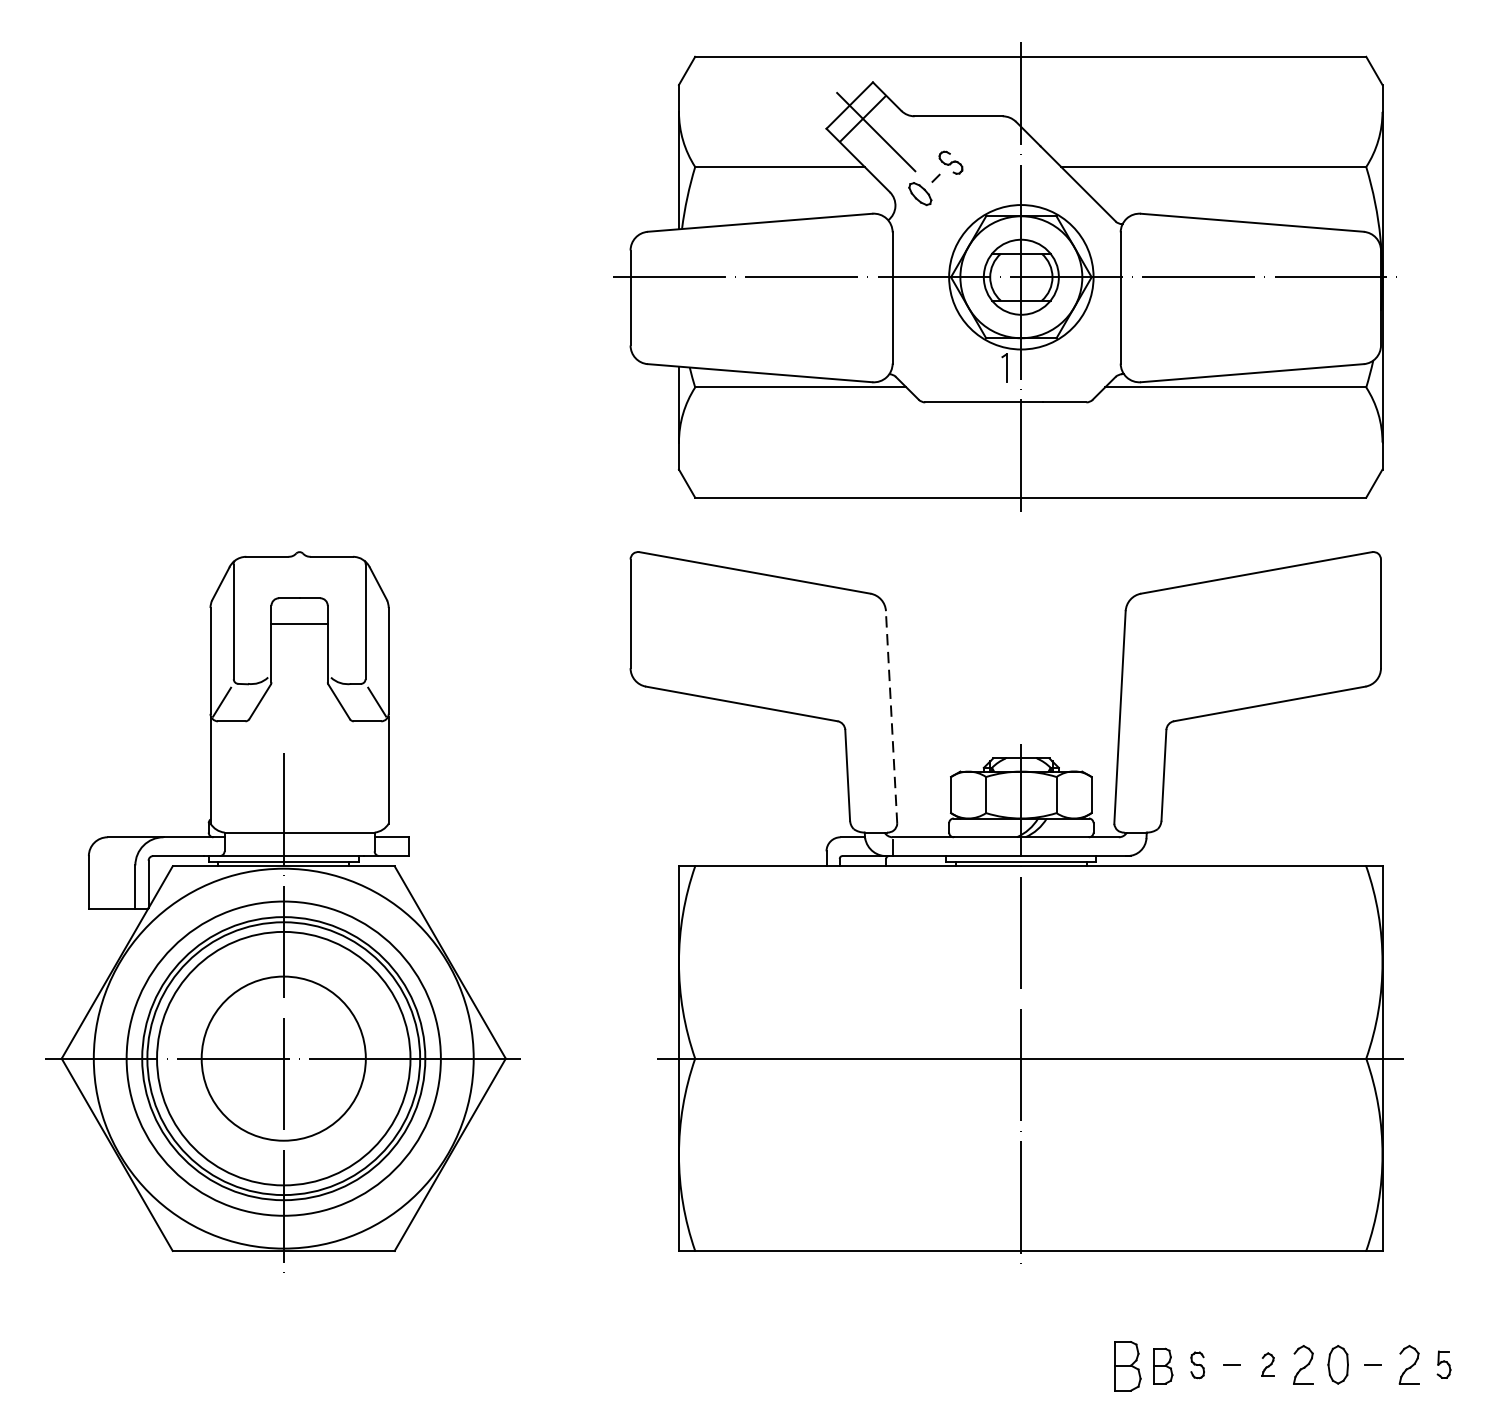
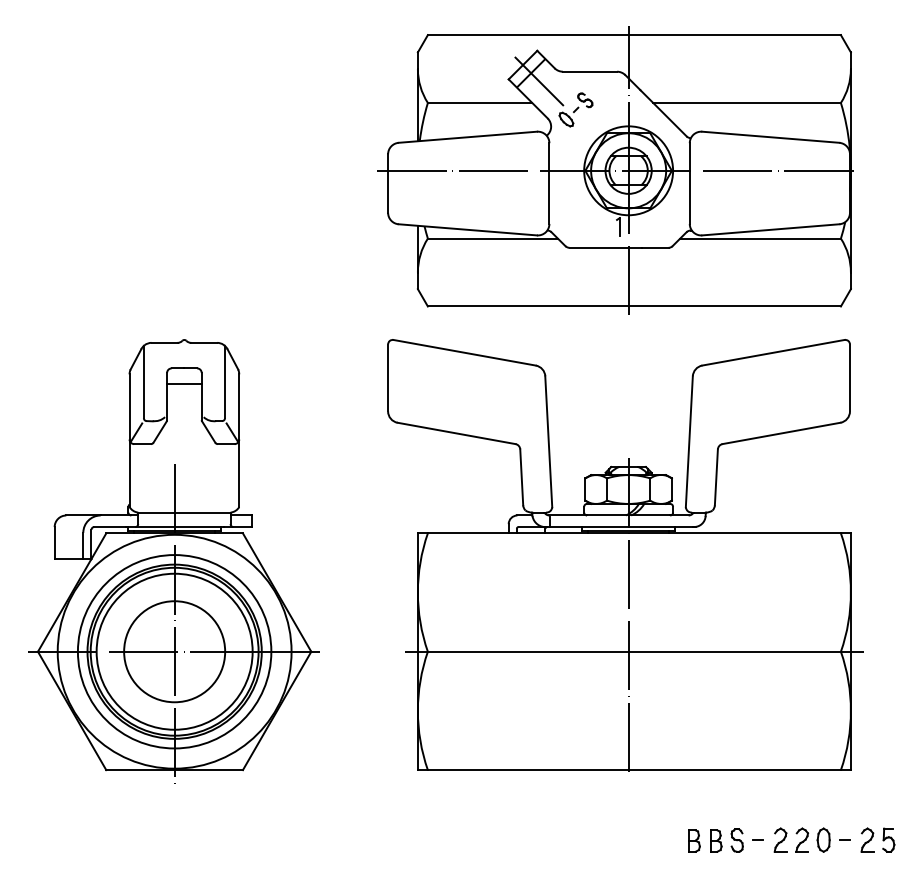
line: (891, 717) -> (548, 441), dashed -> solid
part: (1268, 1363) -> (780, 839), size x1.67
part: (1443, 1363) -> (888, 839), size x1.43
part: (1128, 1365) -> (694, 840), size x0.71
part: (1196, 1365) -> (736, 840), size x1.43

